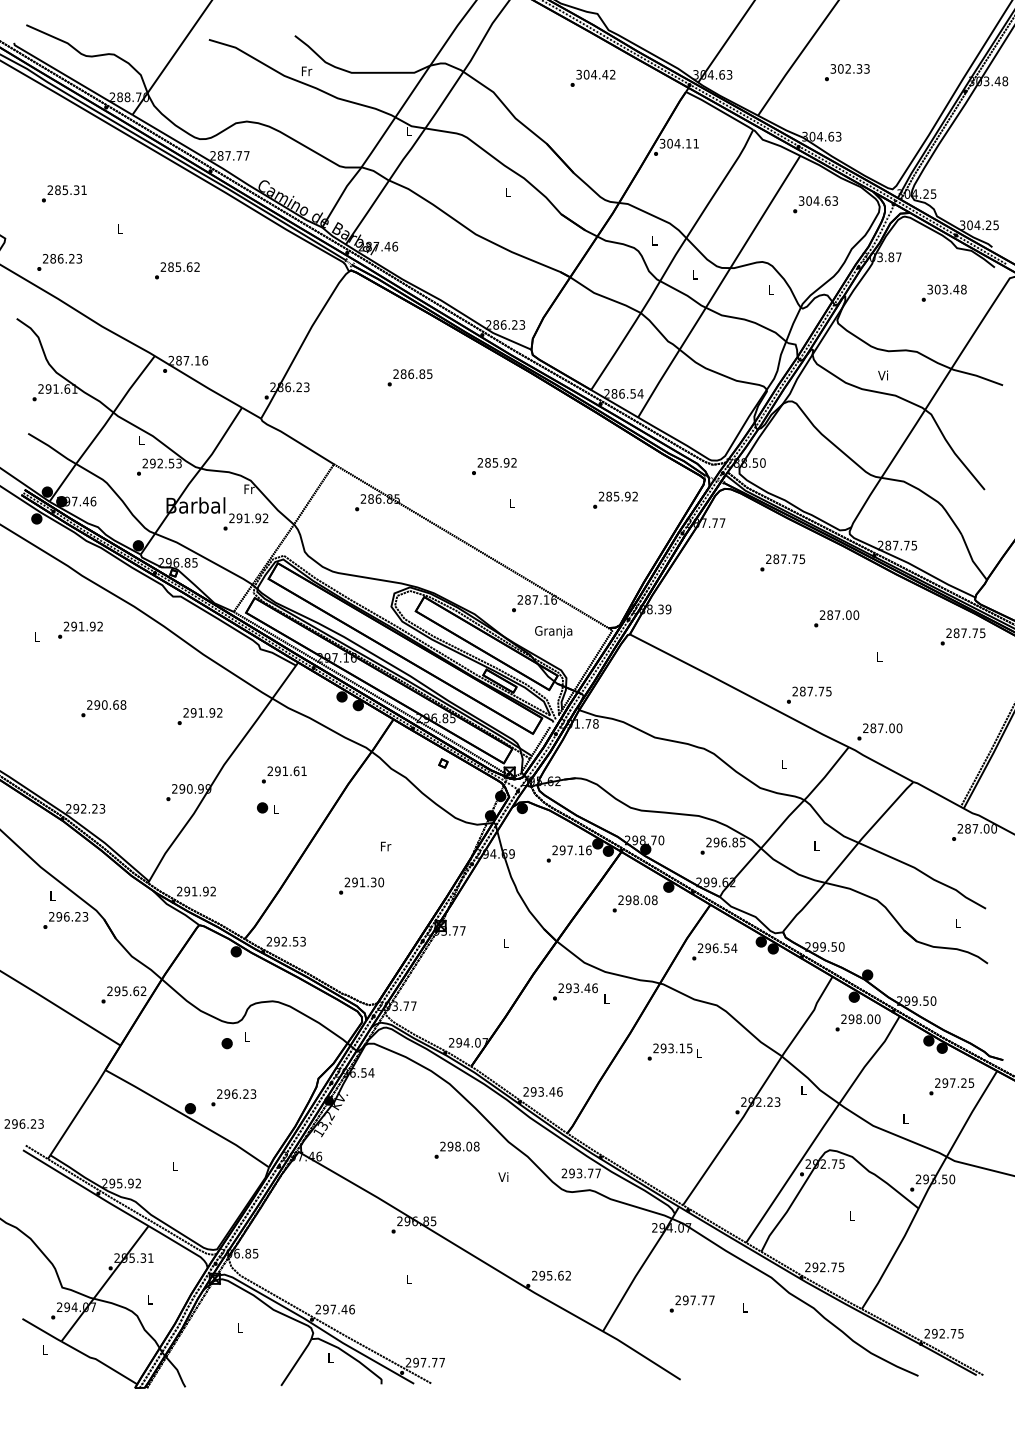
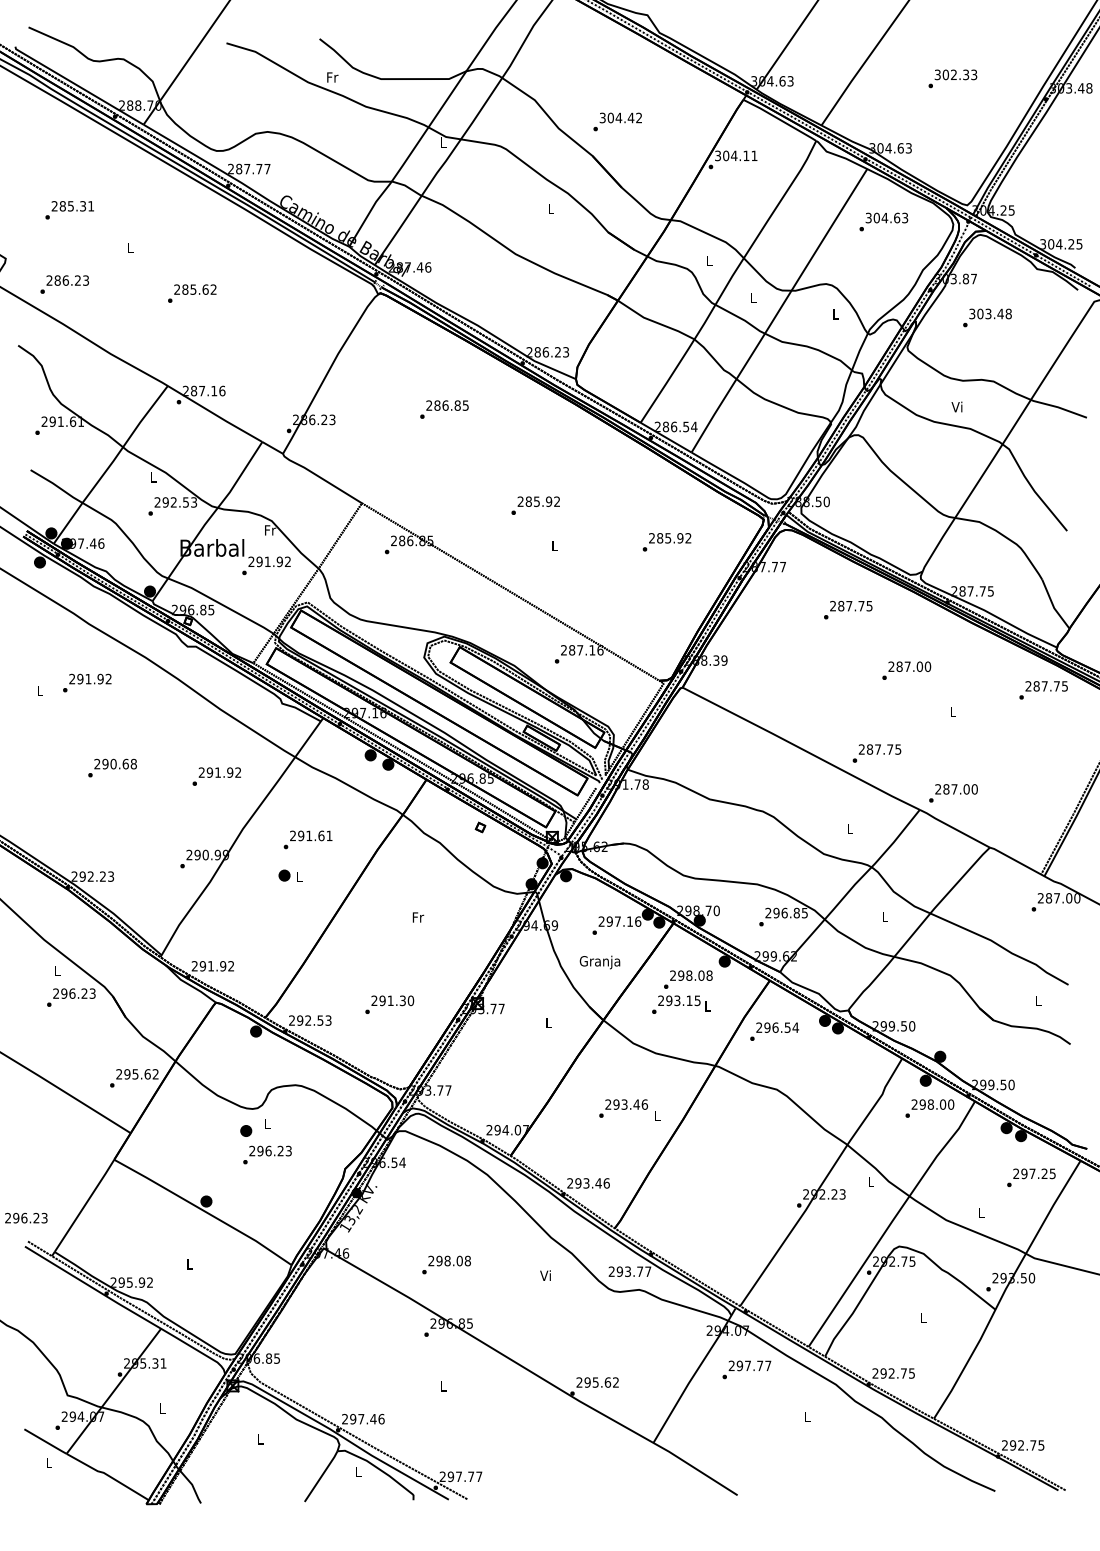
text: (847, 72) -> (953, 78), moved
text: (592, 77) -> (617, 121), moved
text: (943, 292) -> (986, 317), moved
text: (553, 631) -> (599, 961), moved
text: (361, 885) -> (389, 1004), moved
text: (581, 993) -> (630, 1110), moved
text: (674, 1051) -> (681, 1004), moved
text: (233, 1097) -> (267, 1154), moved
text: (456, 1149) -> (445, 1264), moved
text: (691, 1303) -> (746, 1369), moved

